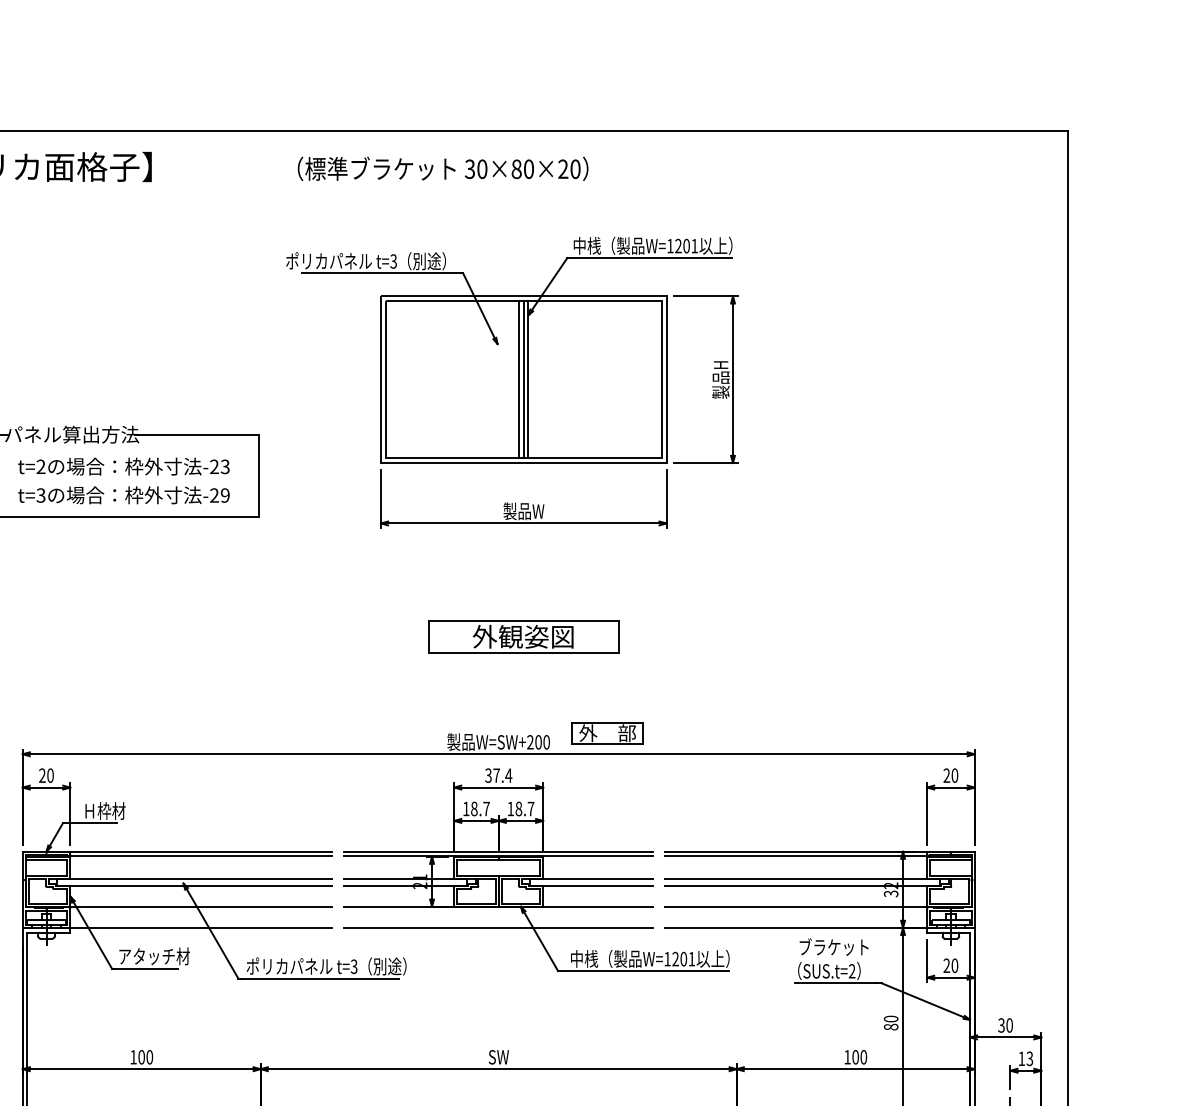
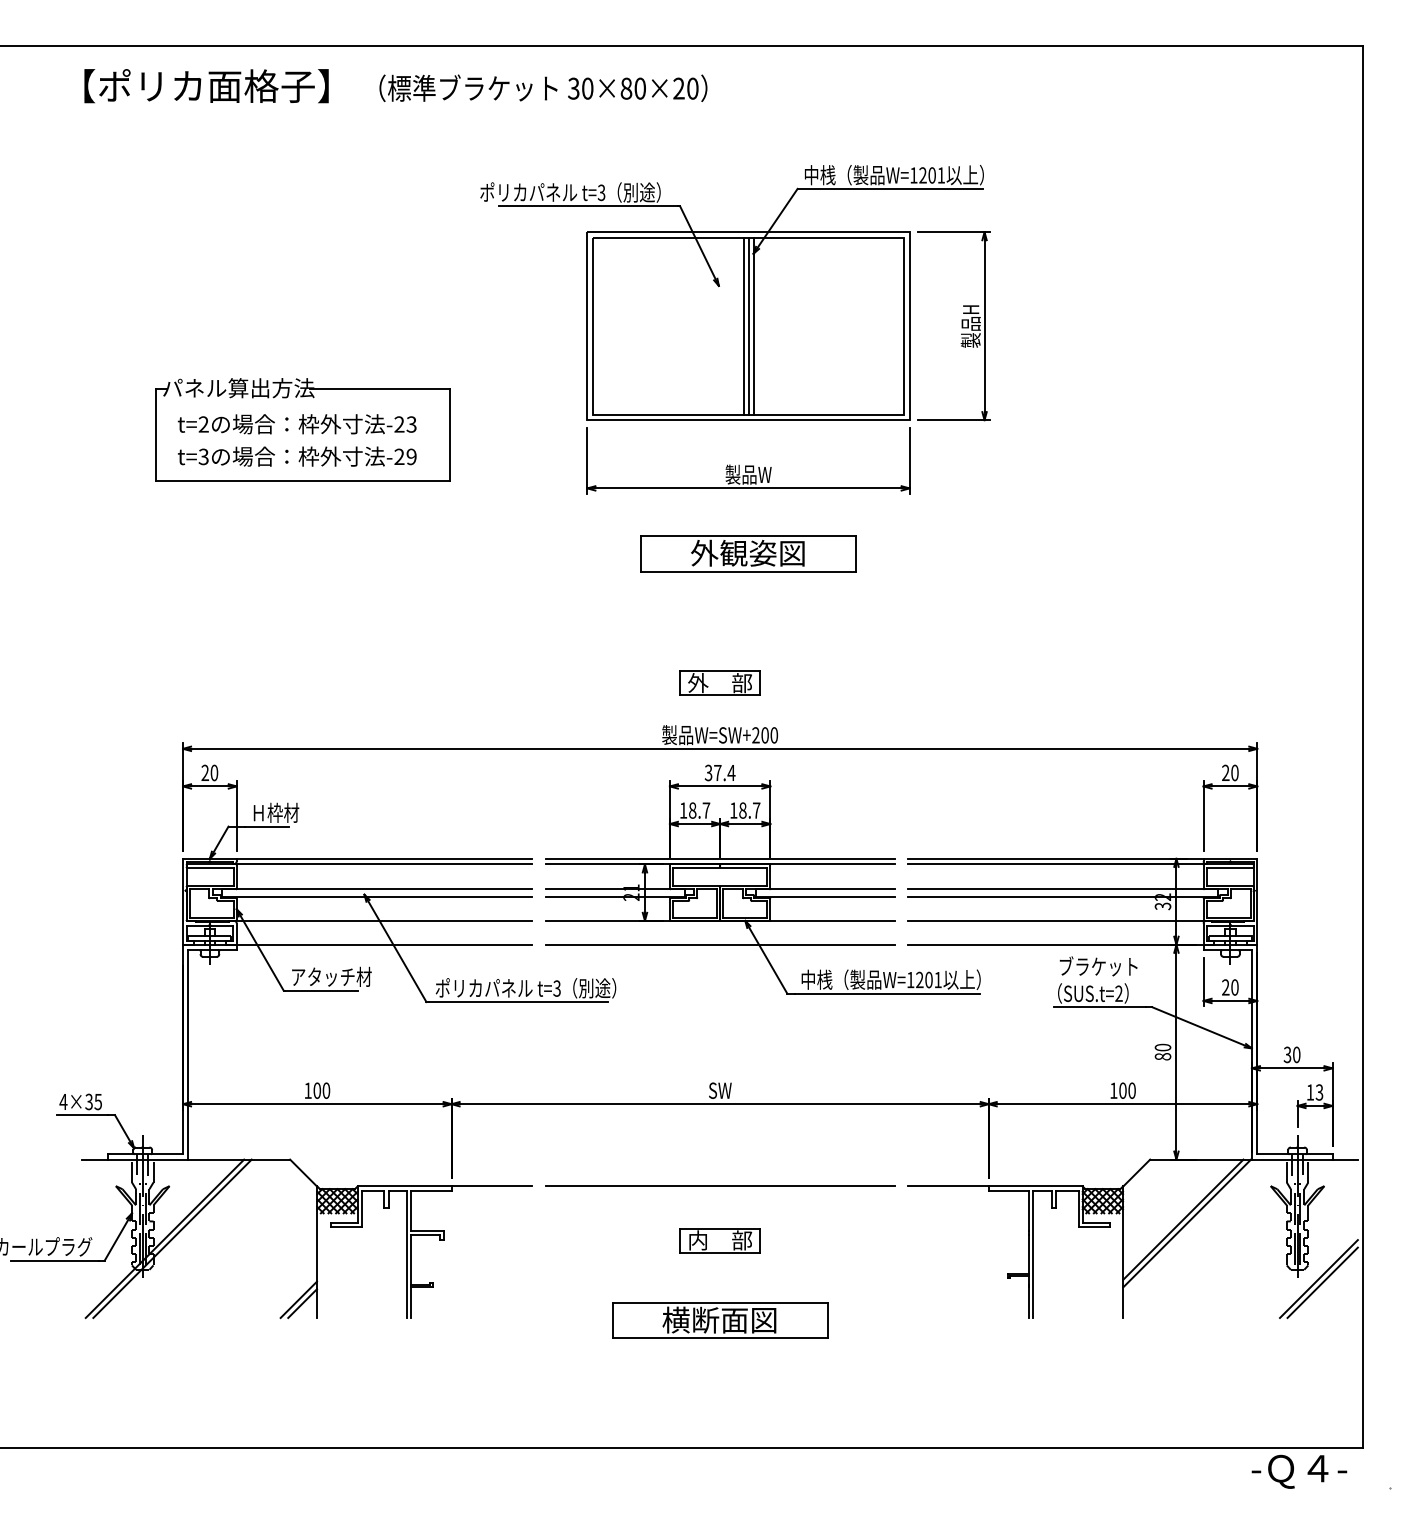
text: (443, 168) -> (543, 87), moved
part: (523, 636) -> (748, 553), moved
part: (607, 732) -> (719, 682), moved

